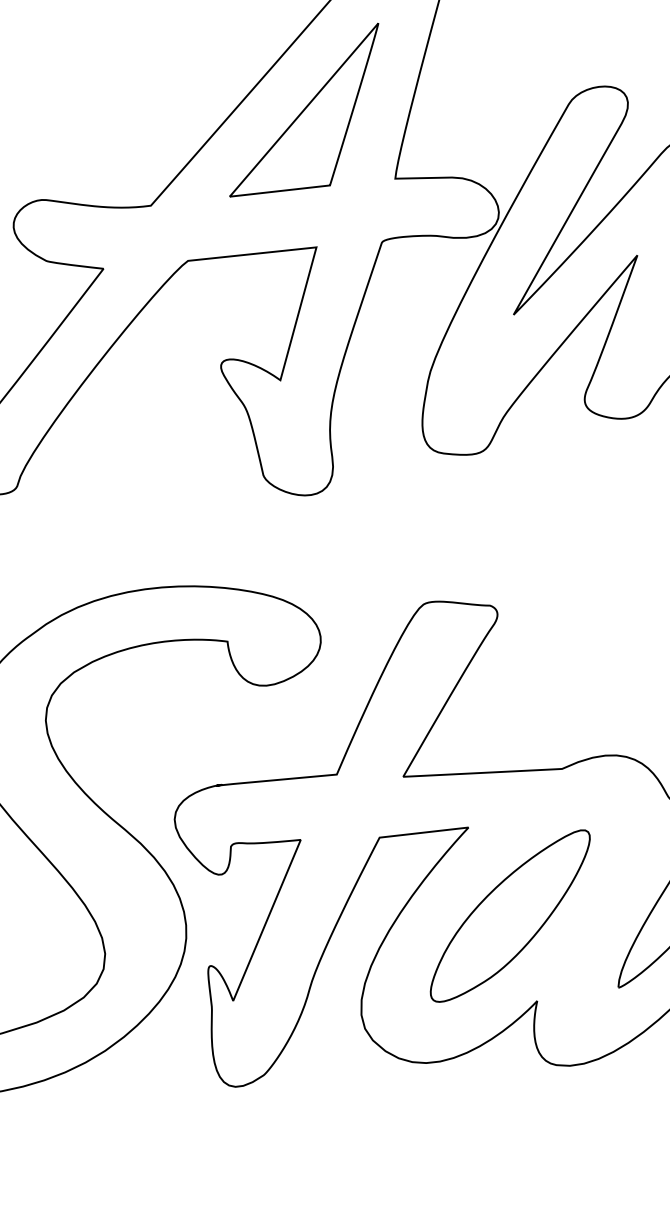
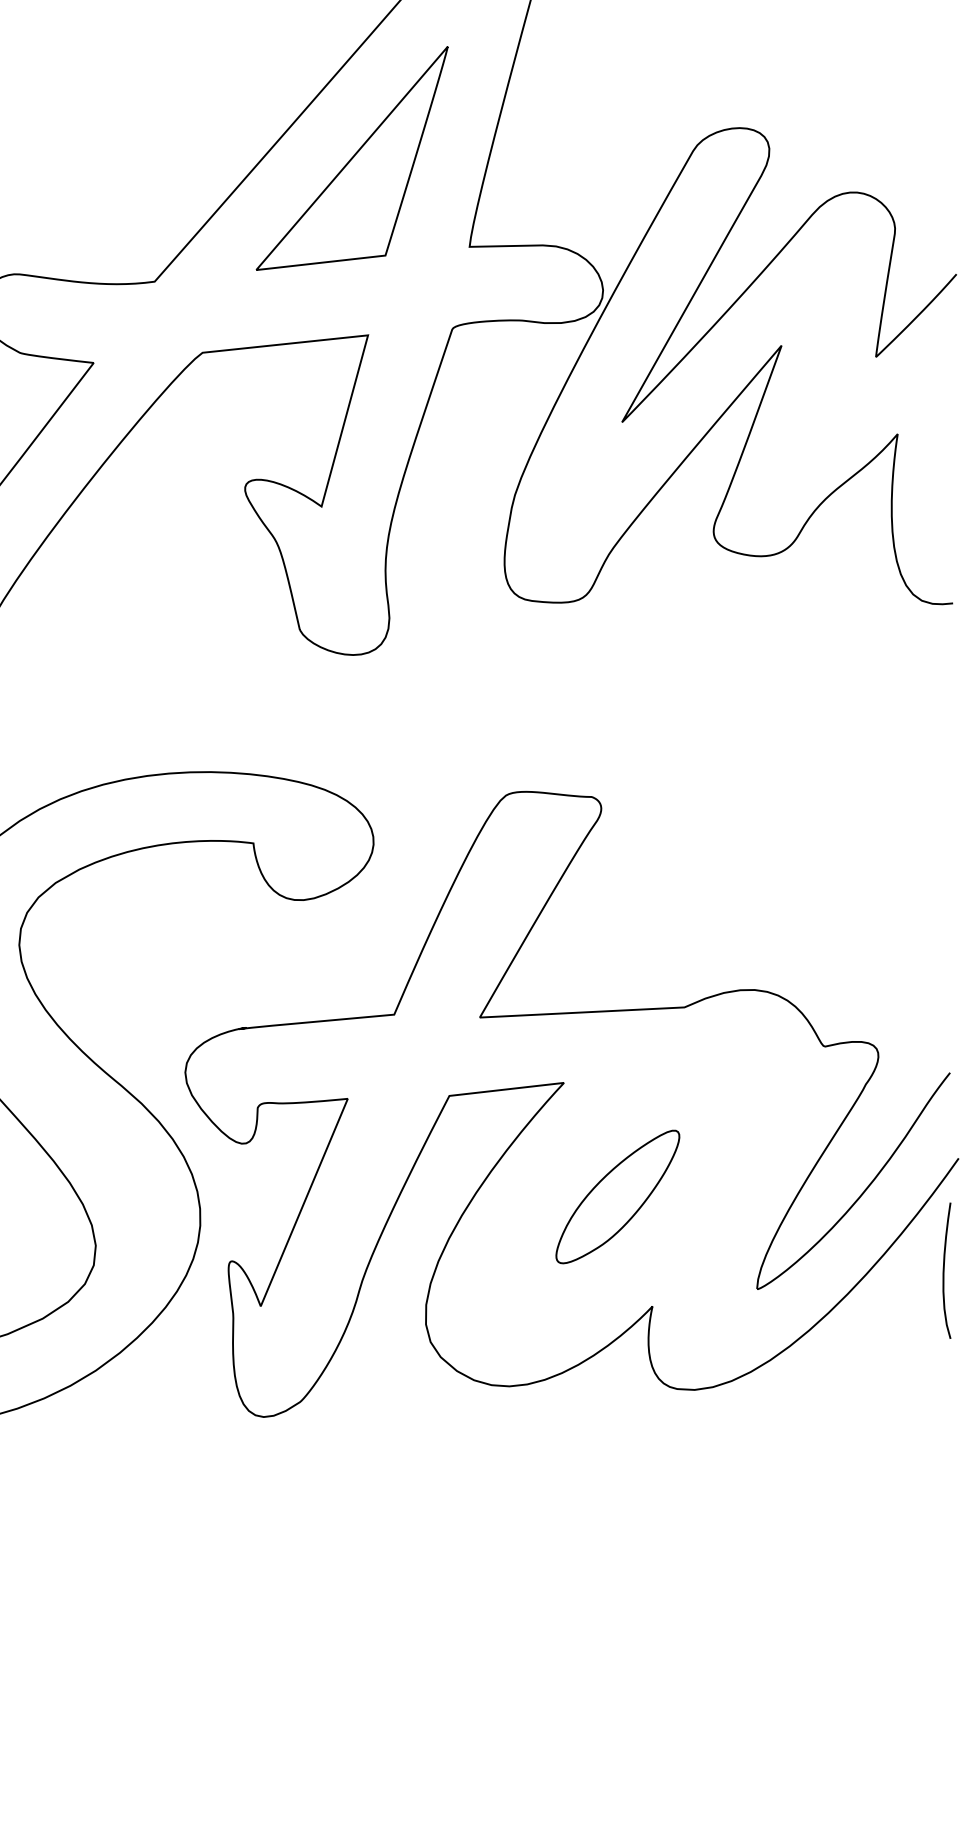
part: (510, 915) -> (617, 1196), size x0.6

